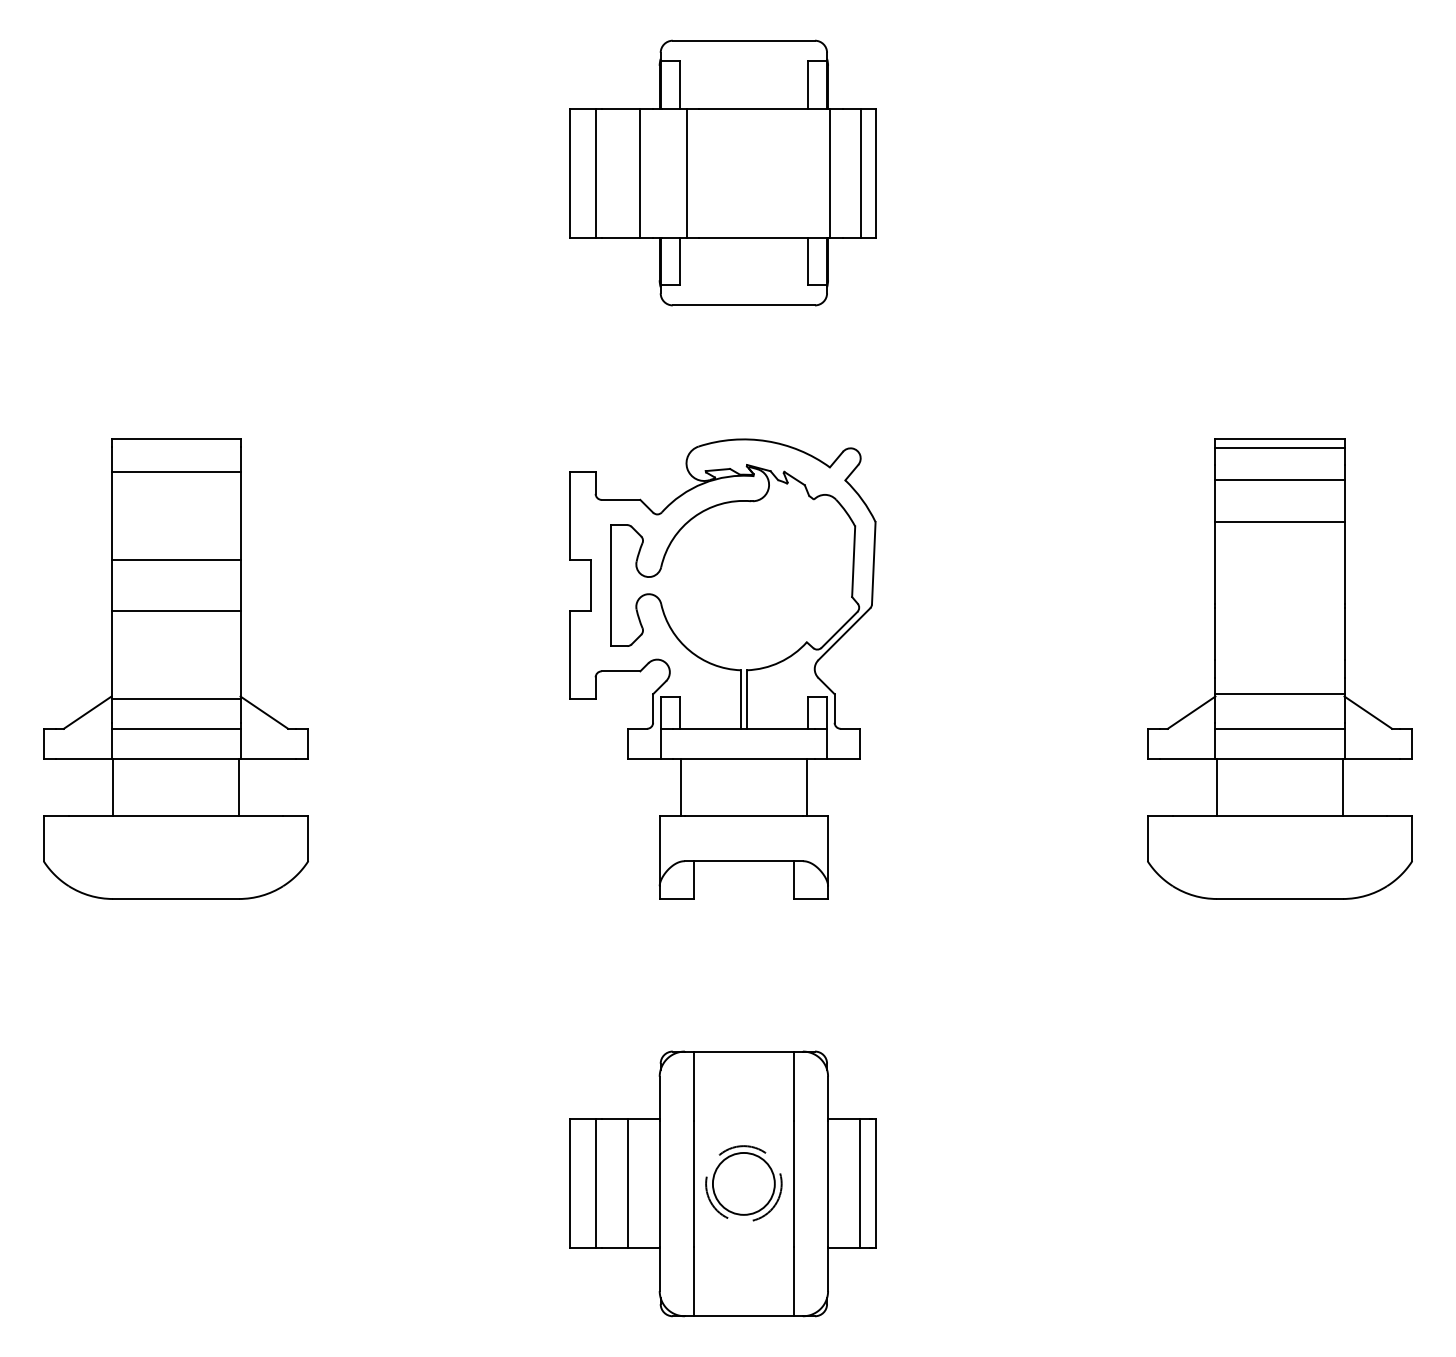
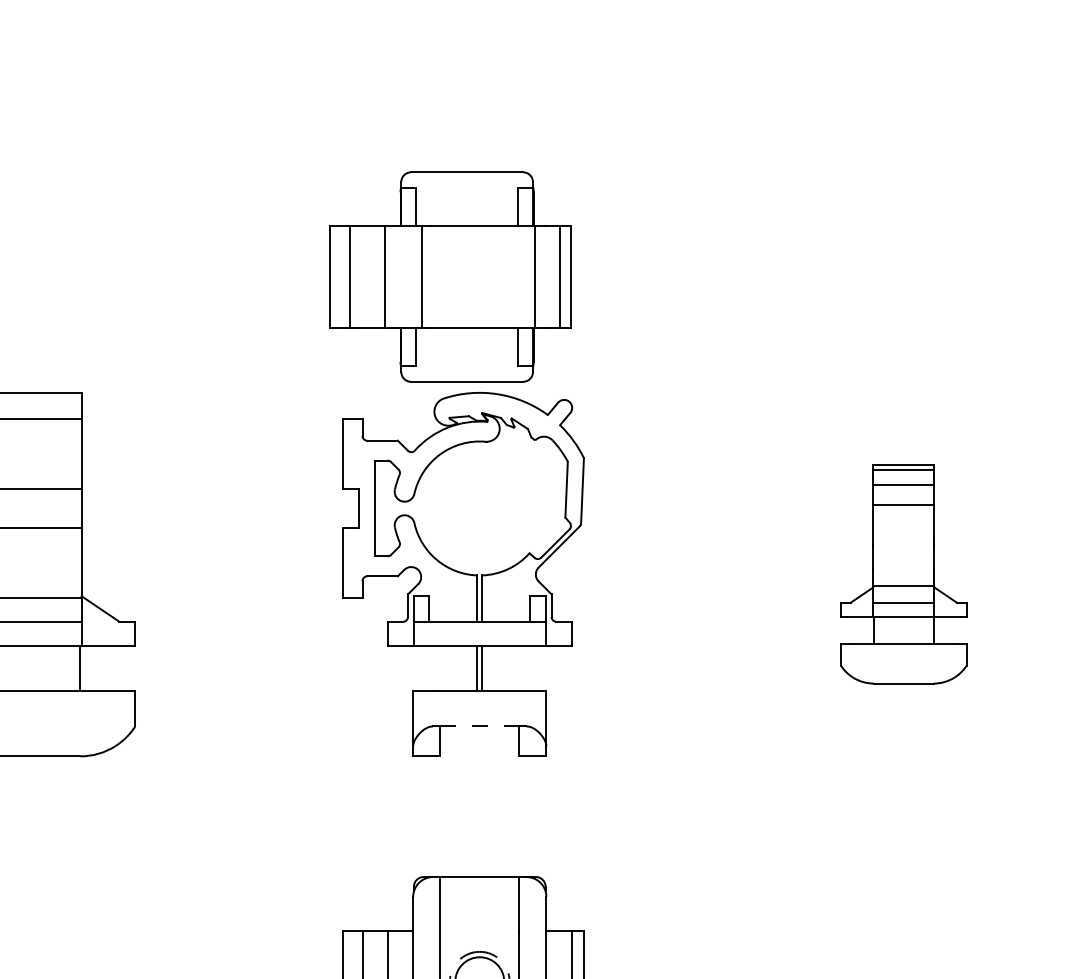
part: (722, 172) -> (450, 276), moved
part: (1279, 668) -> (903, 574), size x0.6
line: (680, 787) -> (481, 668), moved
line: (806, 787) -> (476, 668), moved
line: (743, 861) -> (479, 726), solid -> dashed

